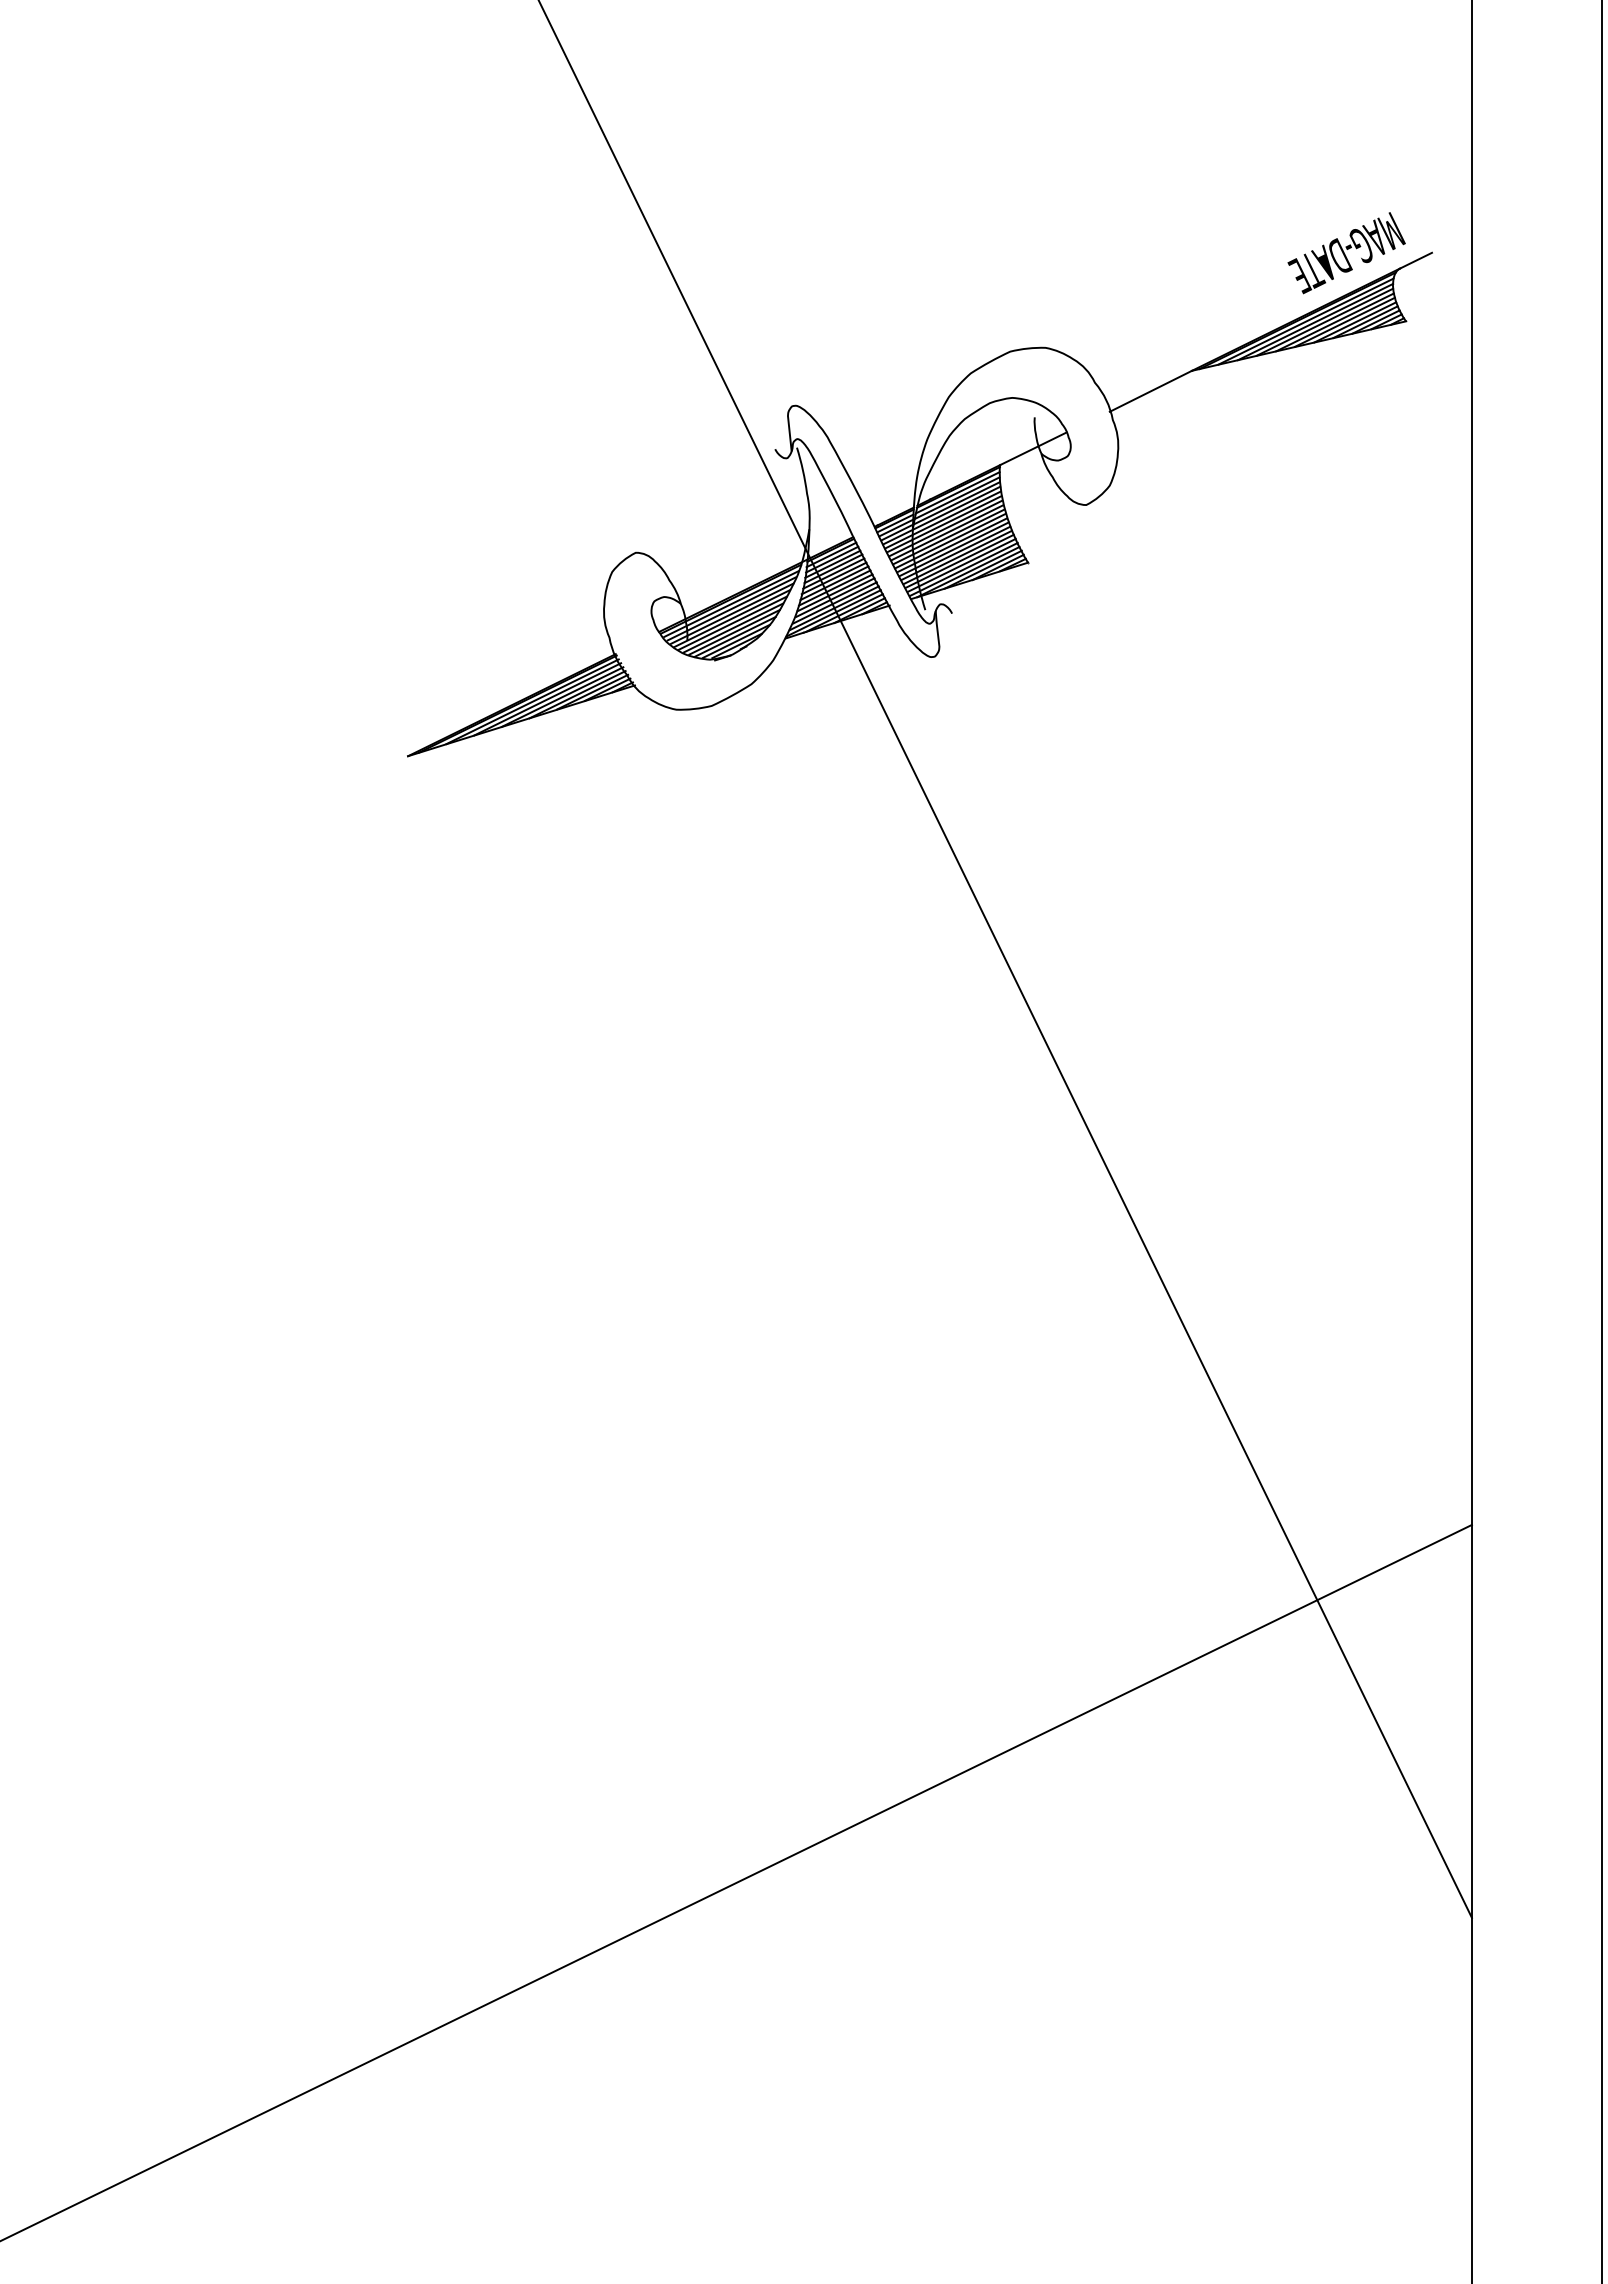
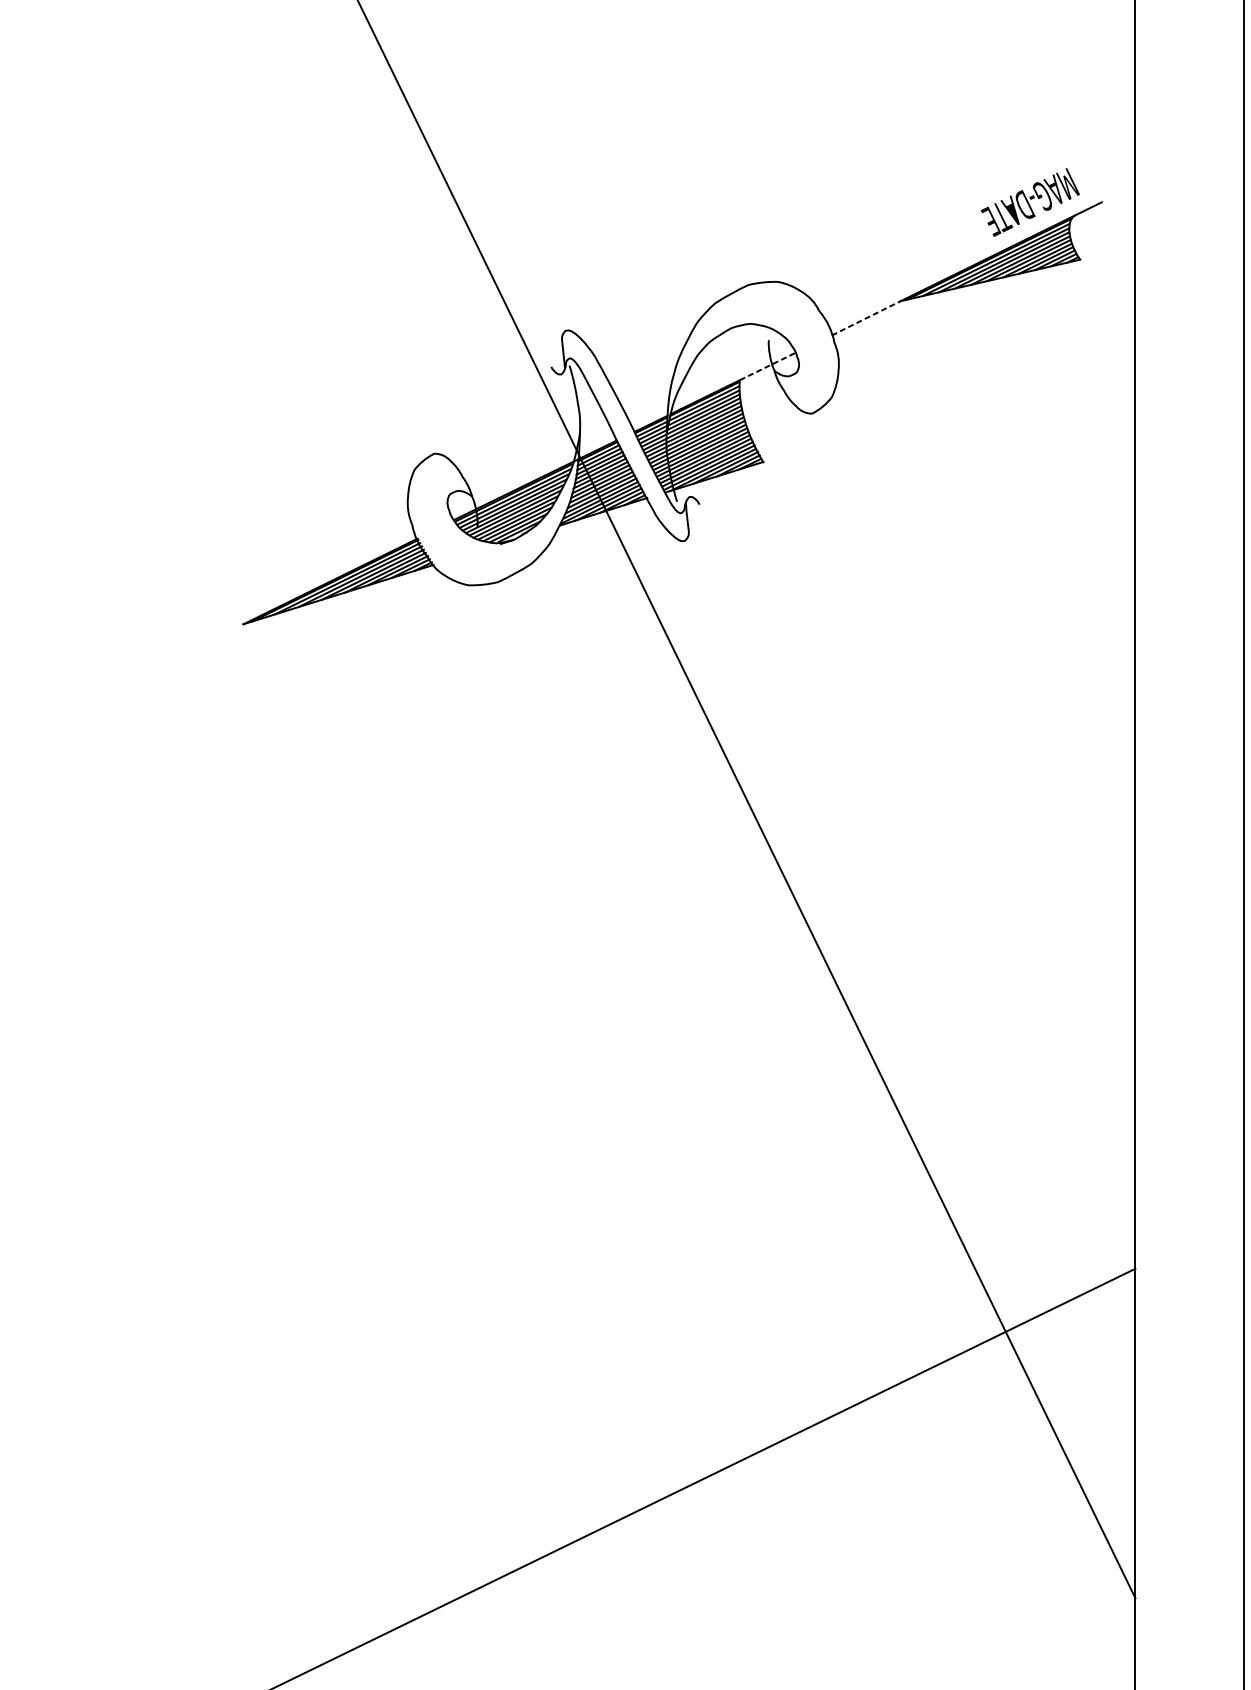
line: (1150, 391) -> (865, 318), solid -> dashed
line: (1033, 448) -> (767, 366), solid -> dashed

